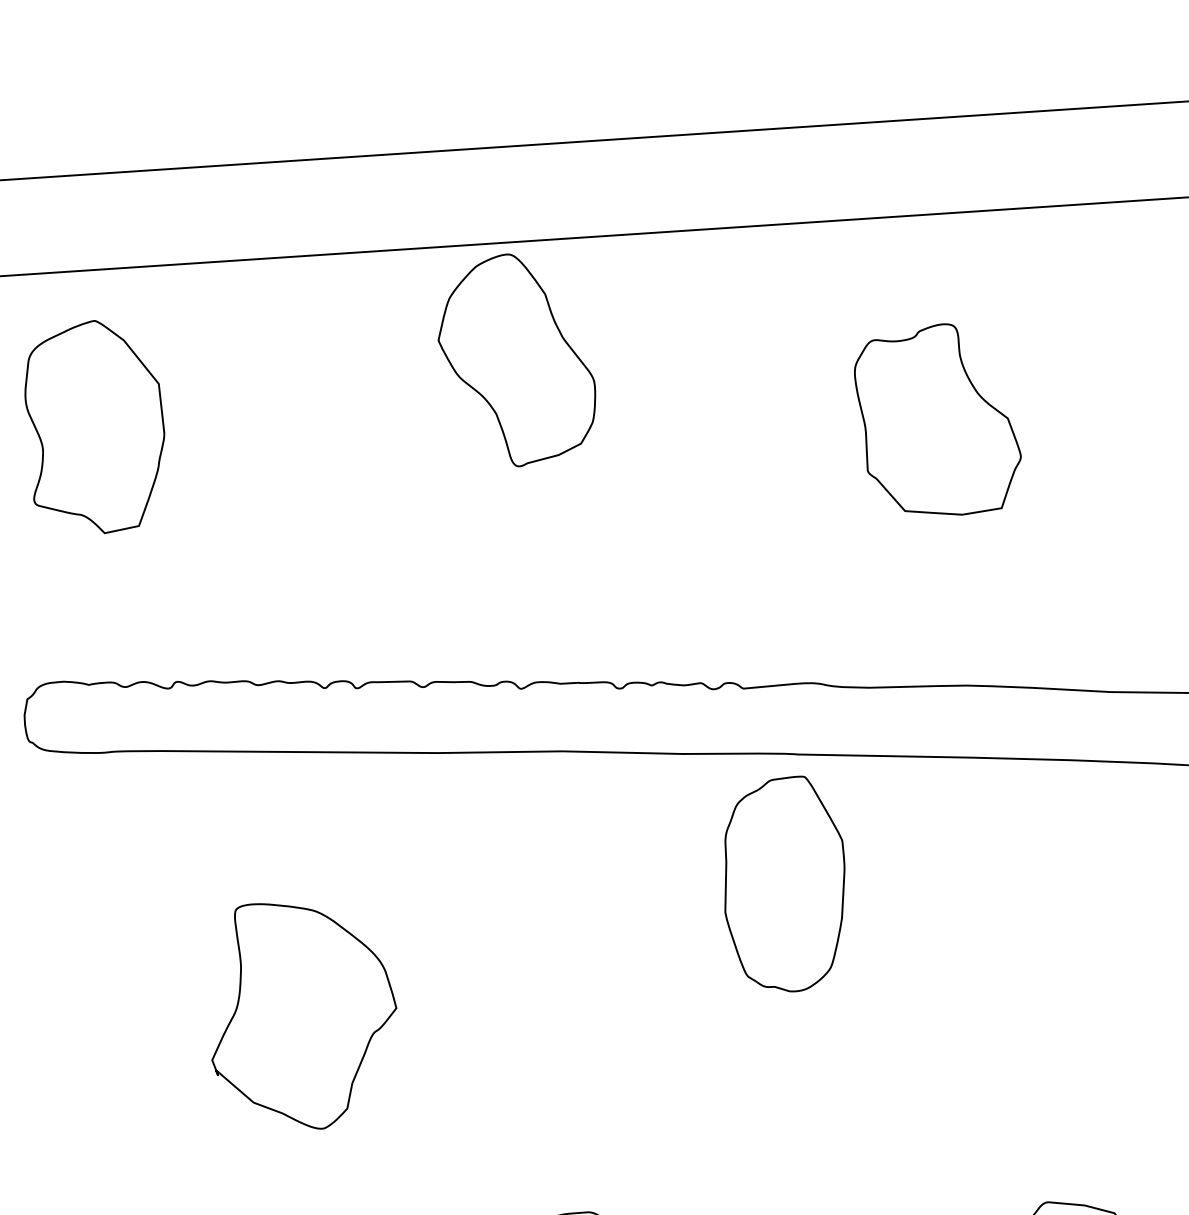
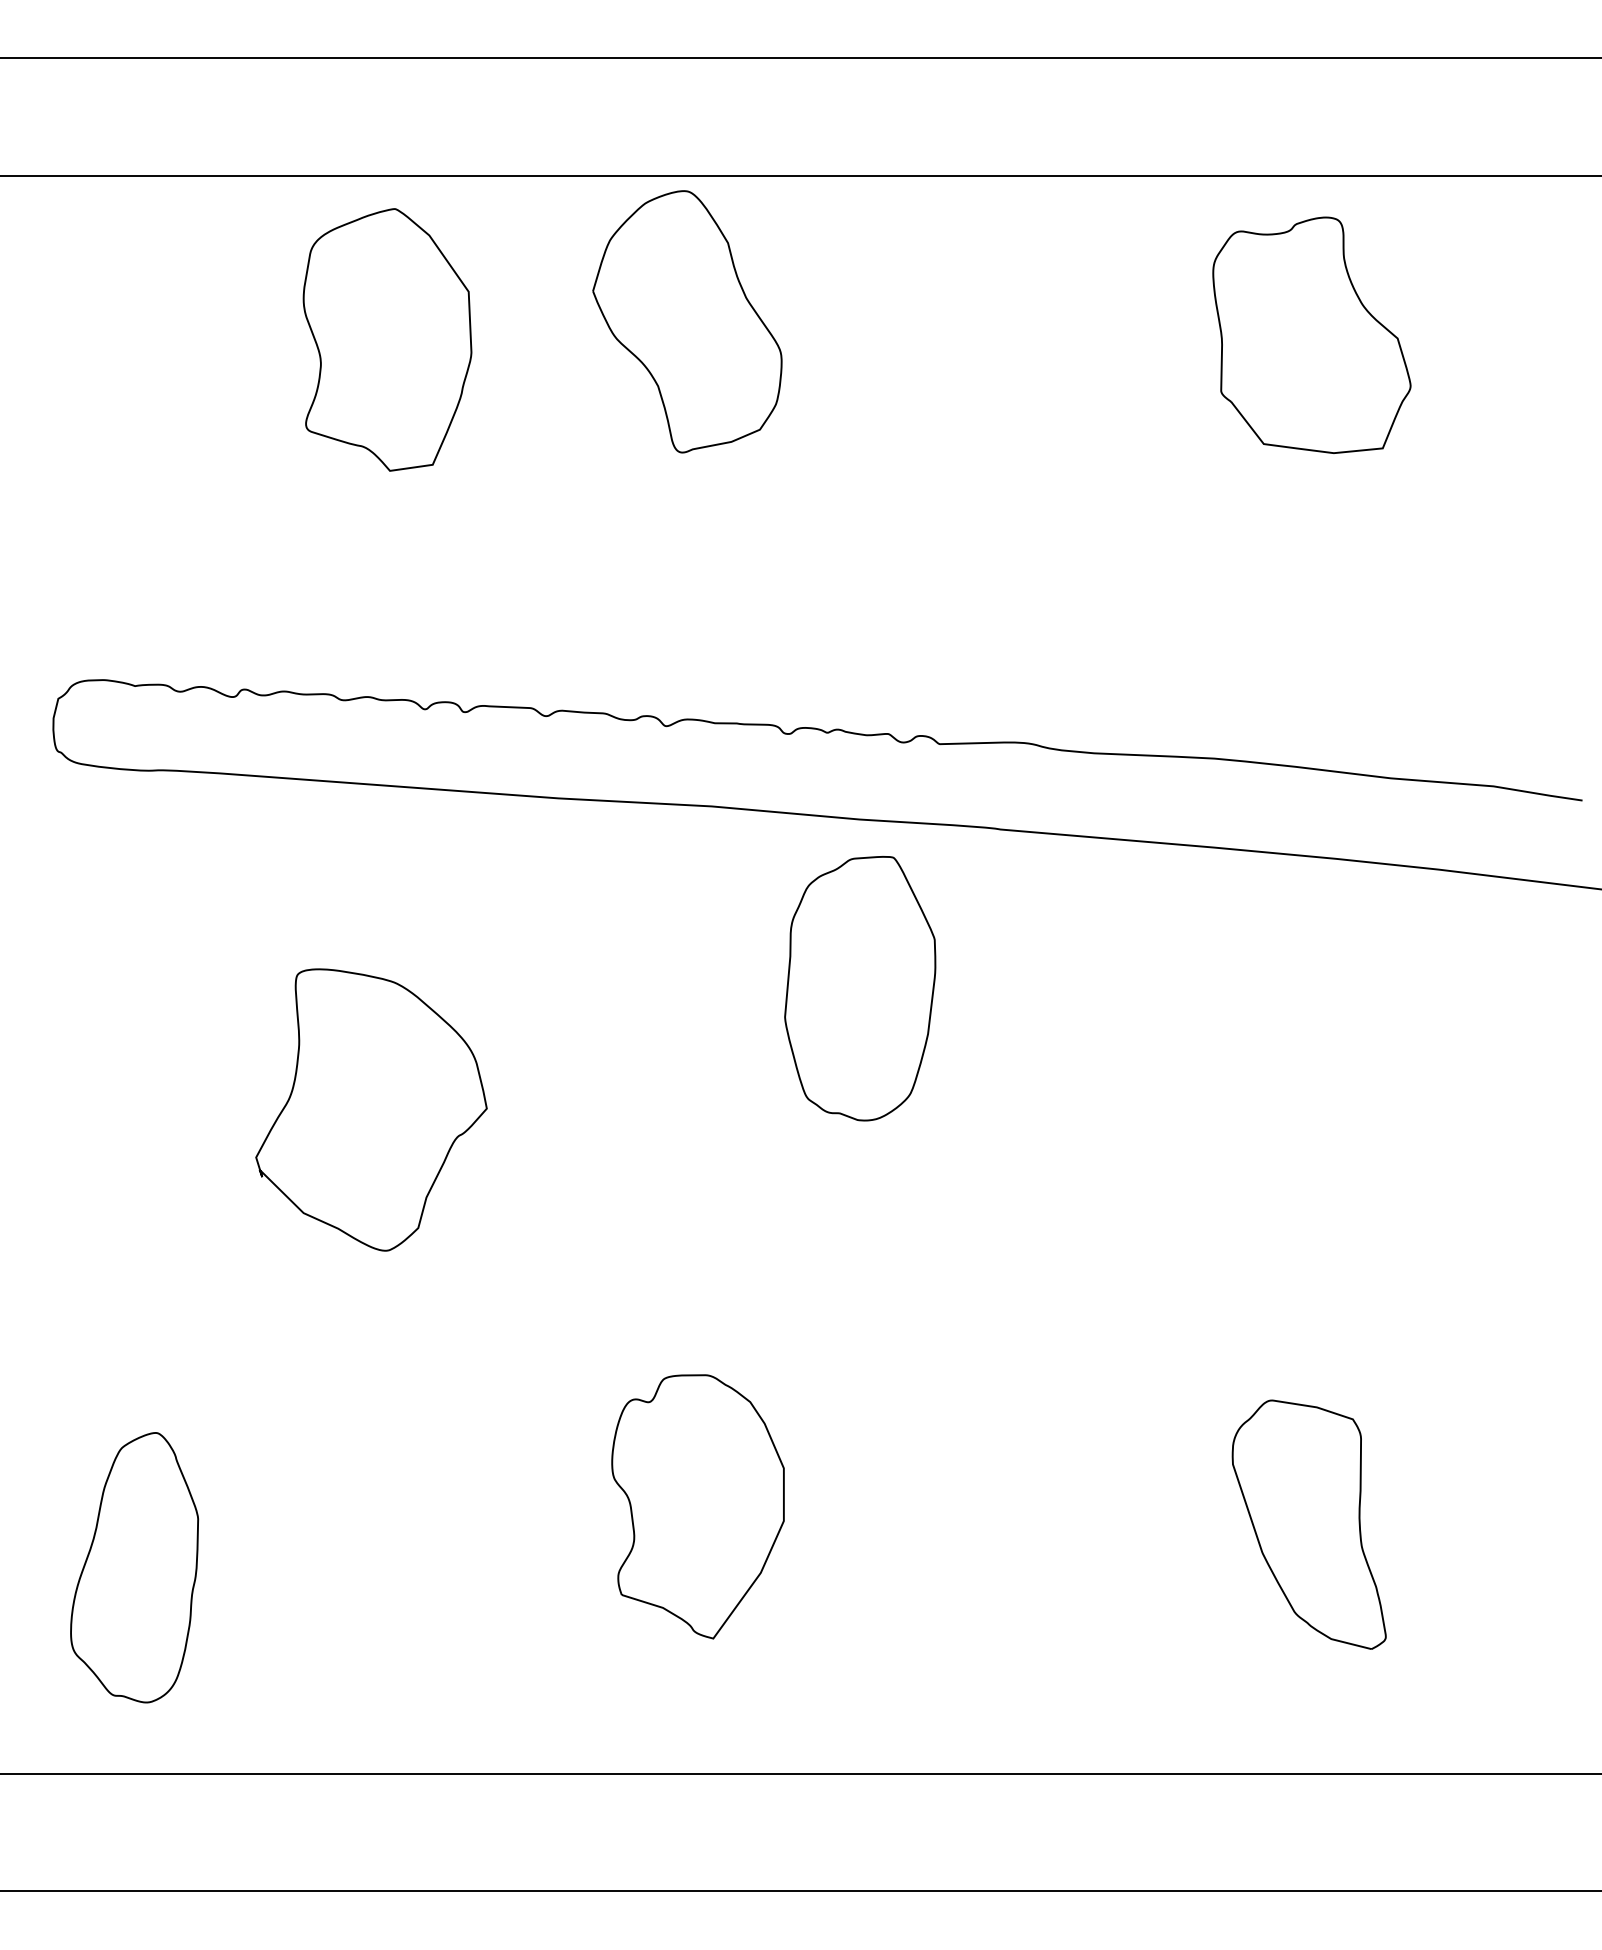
part: (937, 419) -> (1311, 334), moved
part: (95, 426) -> (387, 339), moved
part: (784, 884) -> (860, 988), moved

